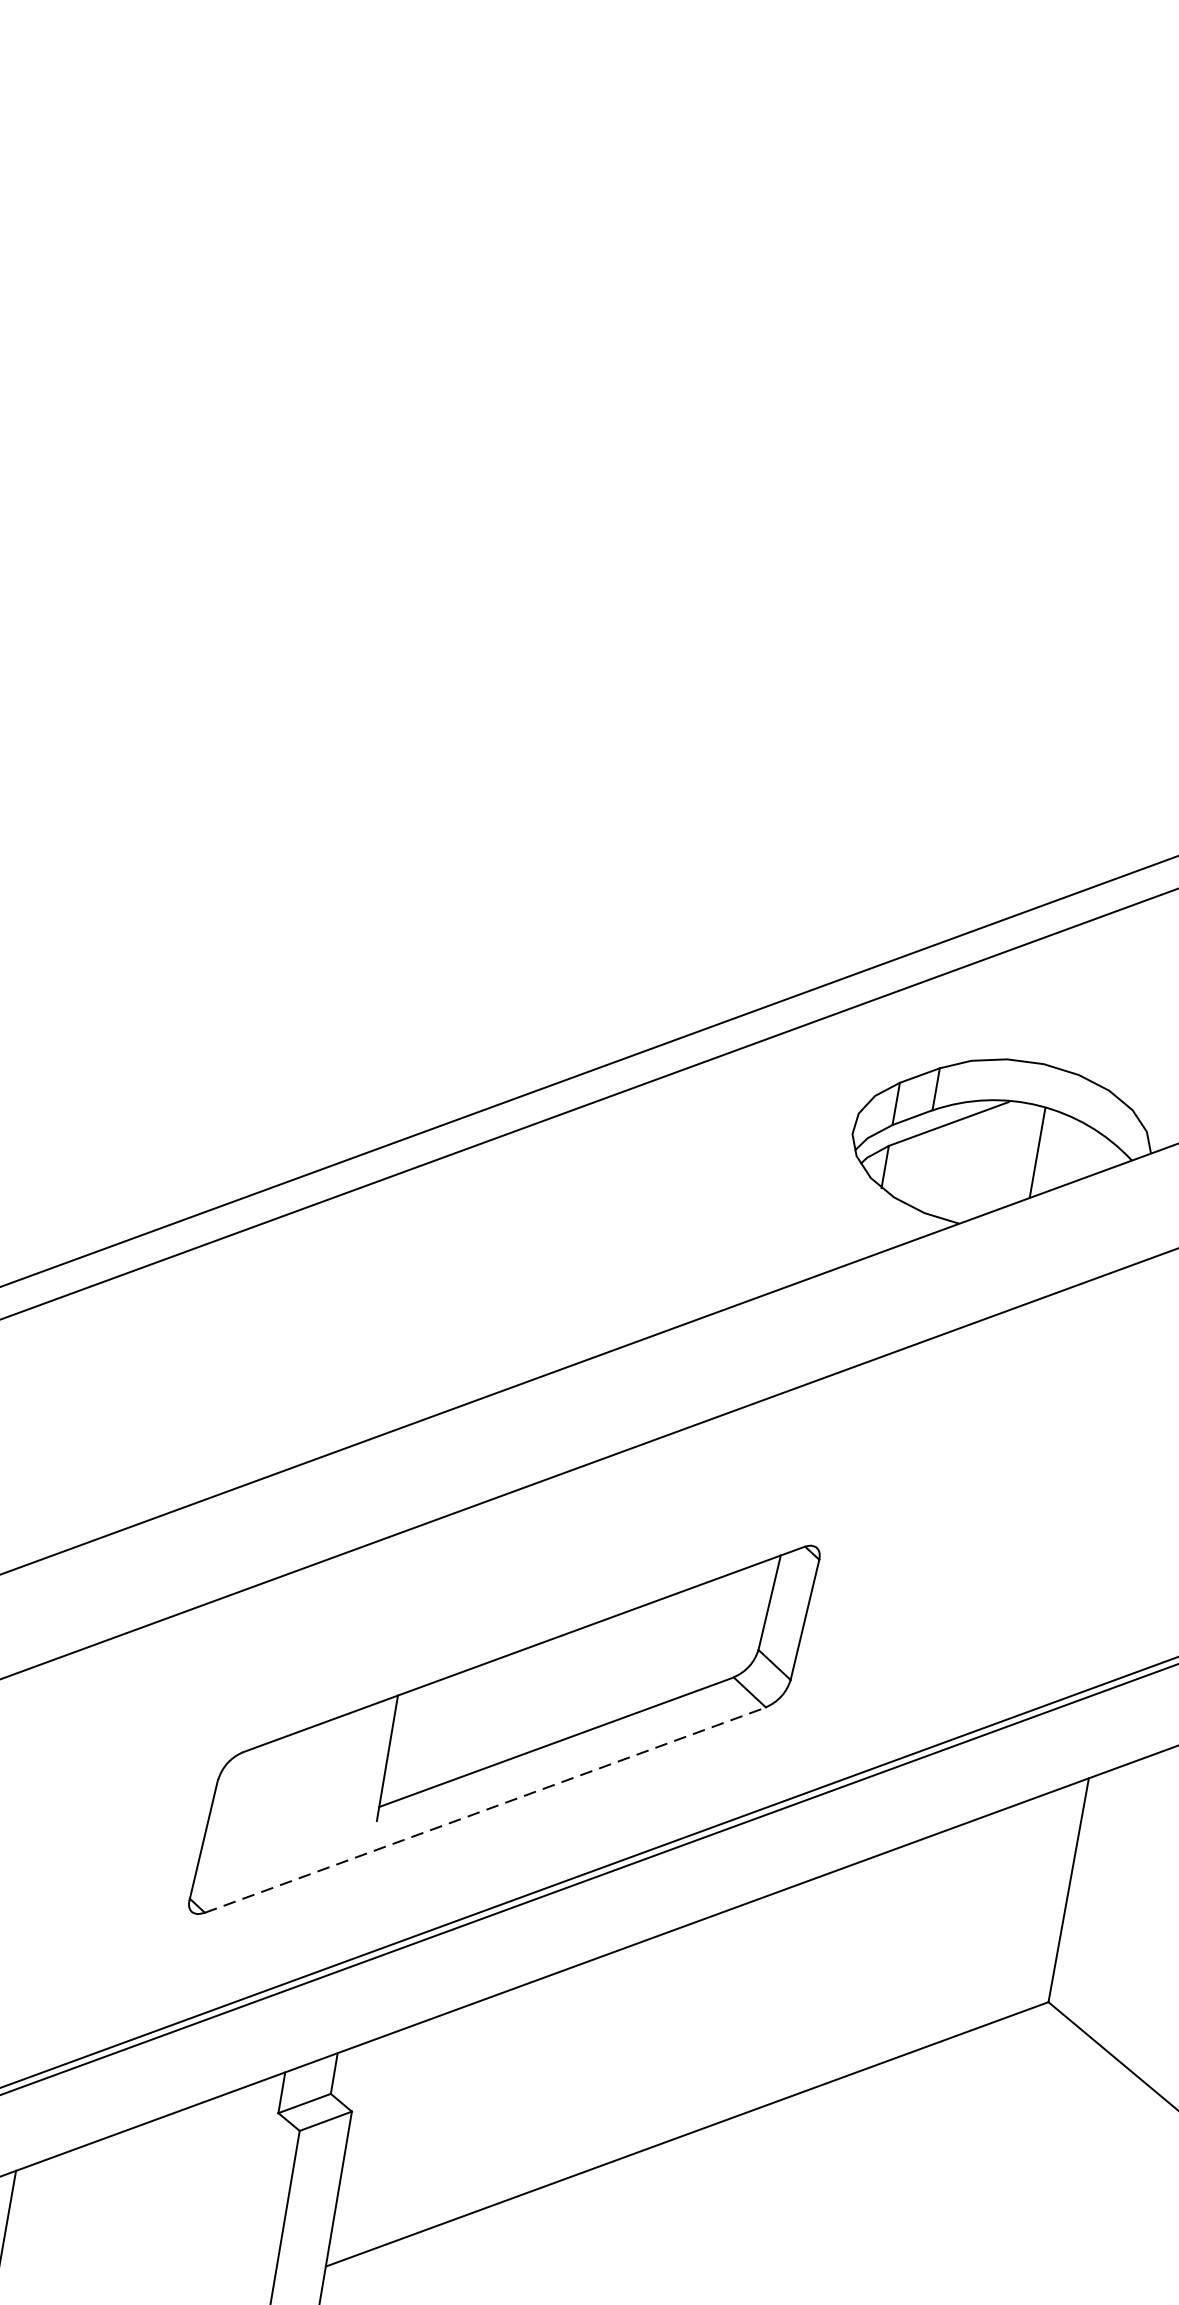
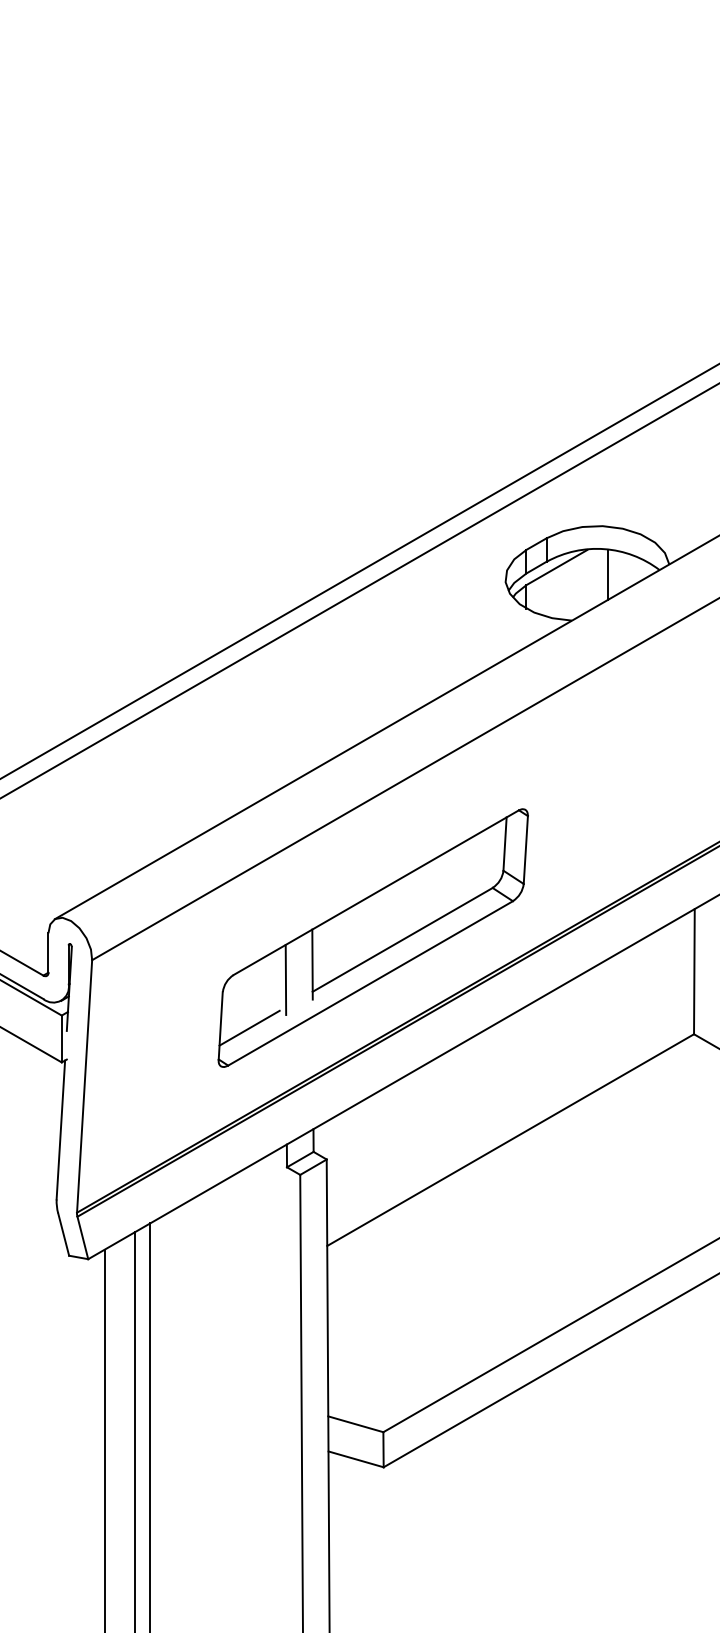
line: (334, 1776) -> (285, 979), added
line: (487, 1810) -> (371, 983), dashed -> solid
line: (254, 1851) -> (249, 1027), added

